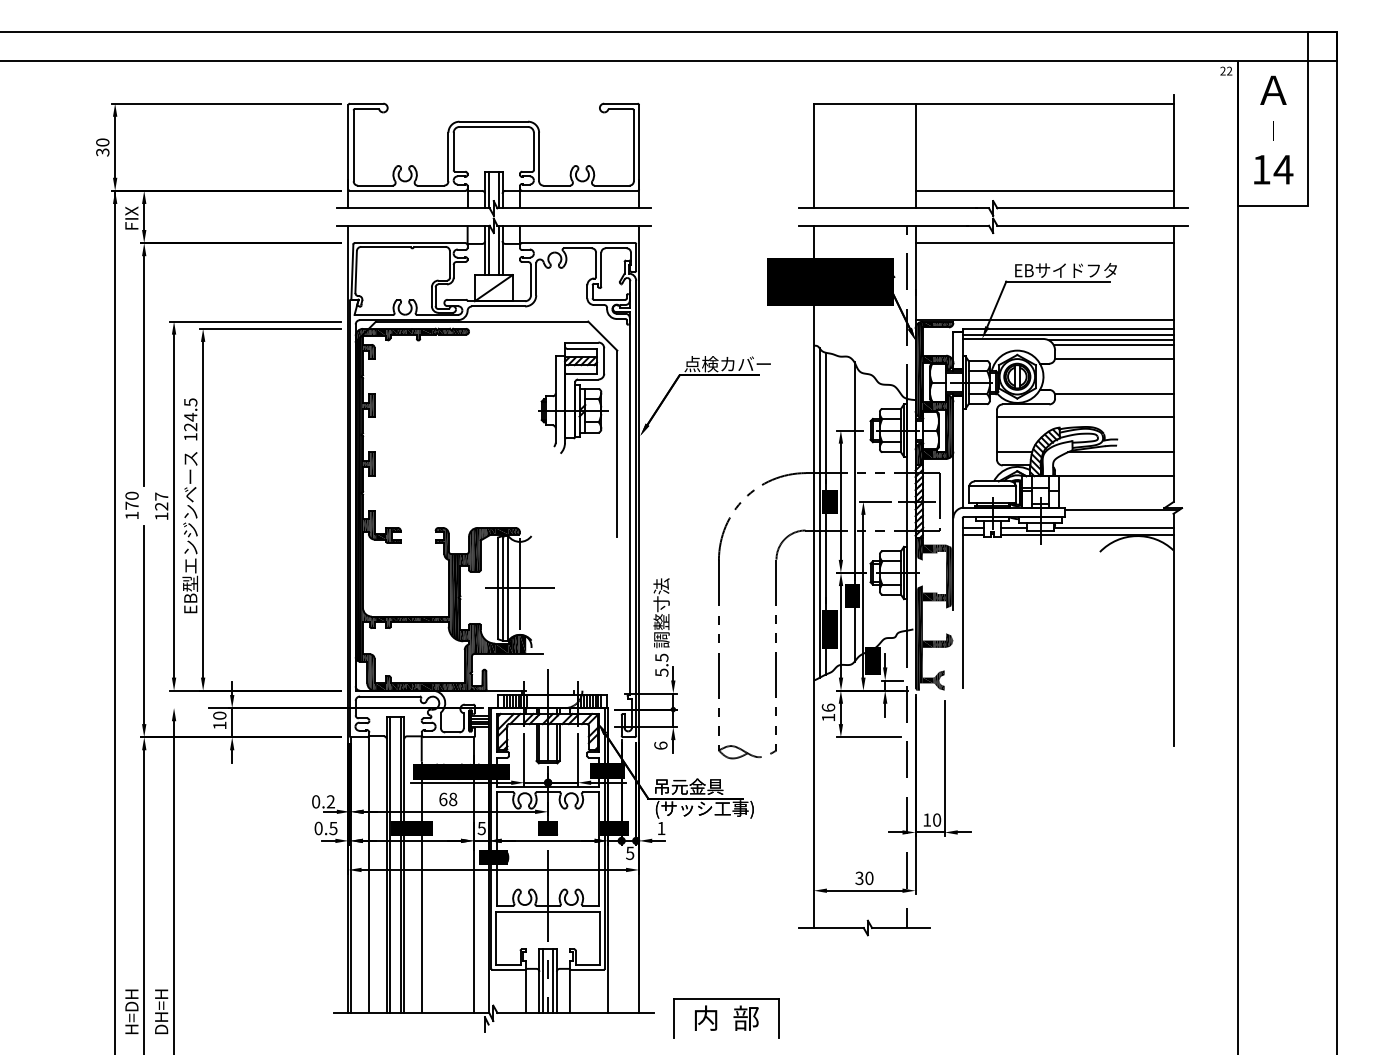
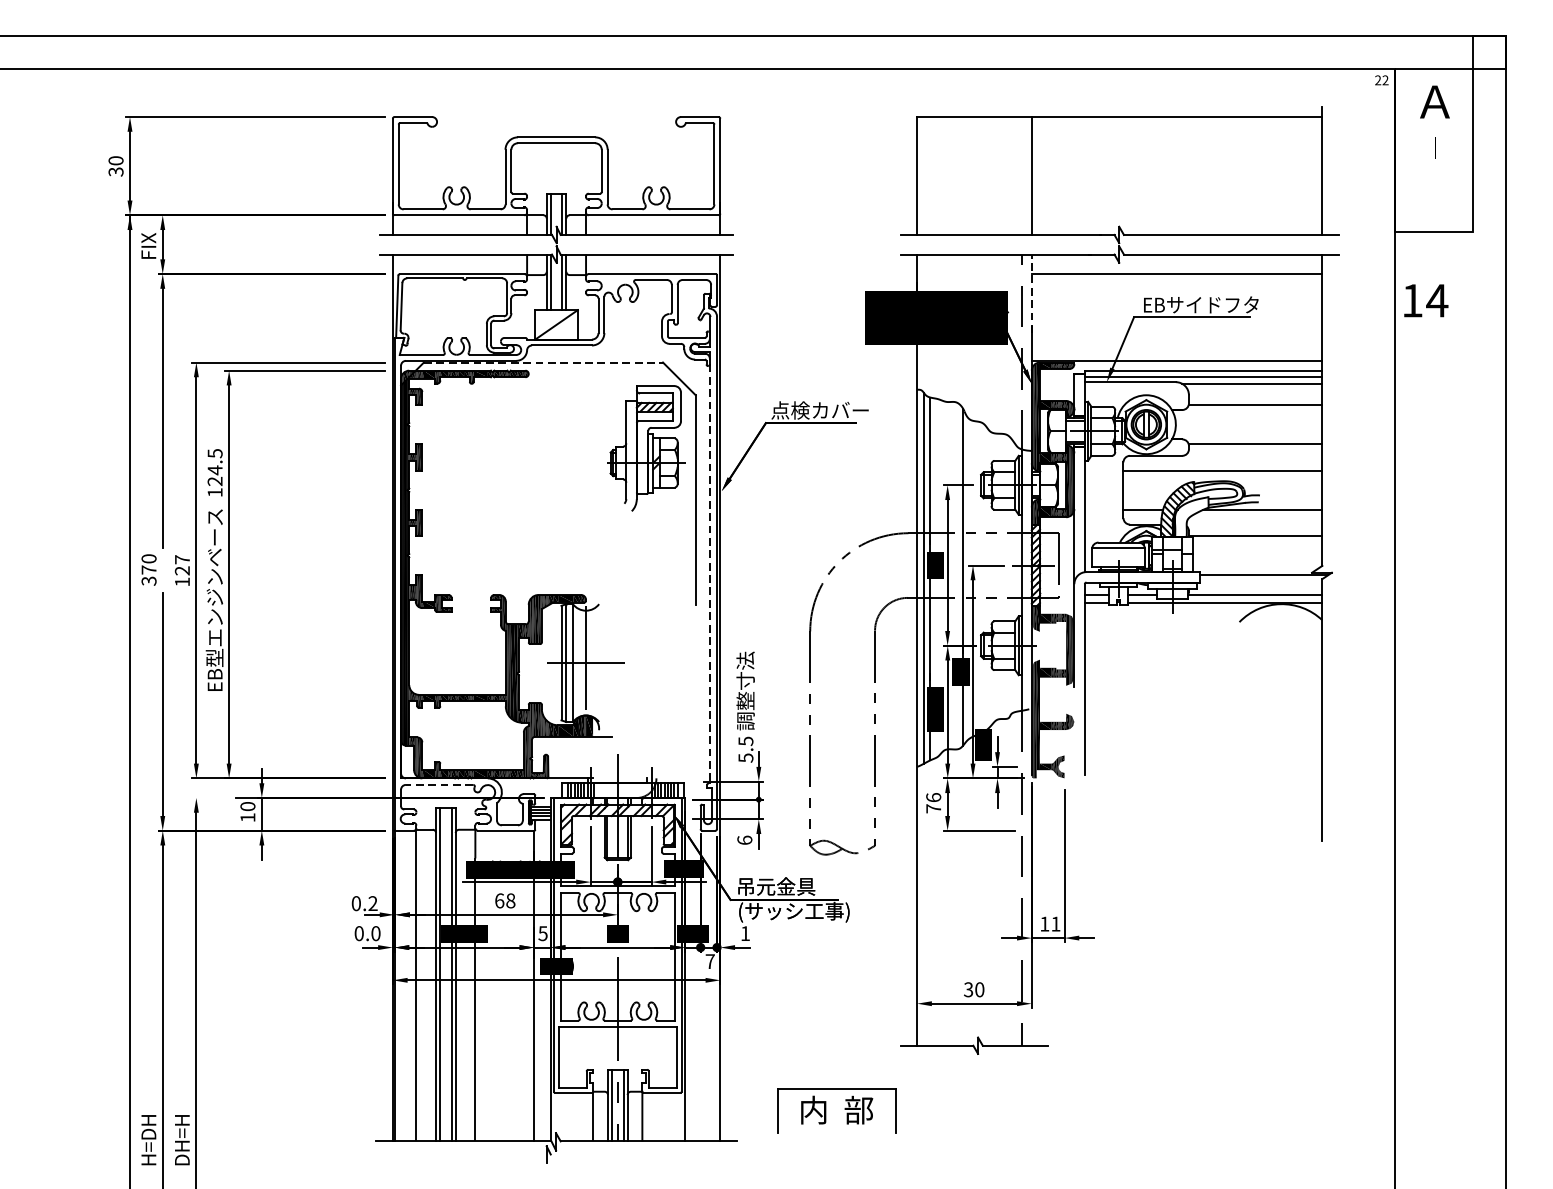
text: (1273, 169) -> (1425, 300), moved
line: (1044, 190) -> (1177, 214), removed
line: (915, 260) -> (1031, 293), solid -> dashed
line: (482, 321) -> (543, 362), solid -> dashed
line: (1113, 344) -> (1254, 388), removed
line: (630, 504) -> (710, 568), solid -> dashed
text: (131, 515) -> (148, 580), 170 -> 370
line: (389, 696) -> (439, 784), solid -> dashed
text: (828, 717) -> (933, 808), 16 -> 76
text: (937, 819) -> (1056, 923), 10 -> 11
text: (333, 828) -> (375, 933), 0.5 -> 0.0
text: (630, 853) -> (710, 961), 5 -> 7
part: (733, 1017) -> (844, 1109), moved

